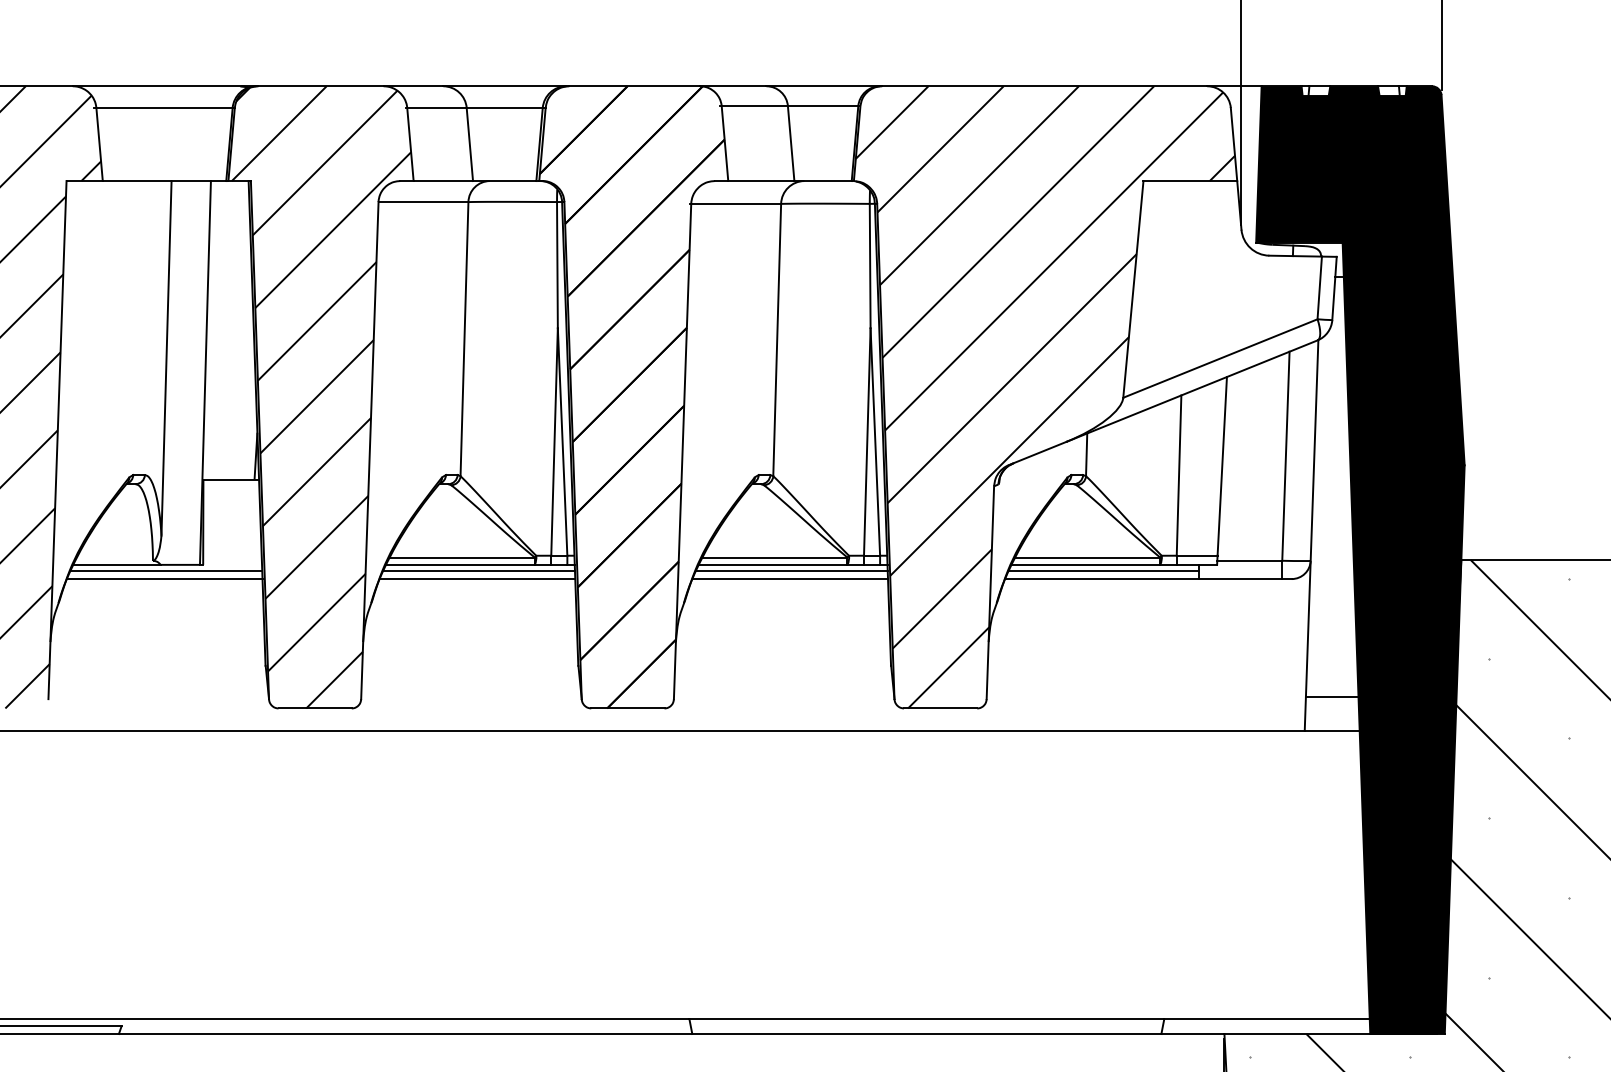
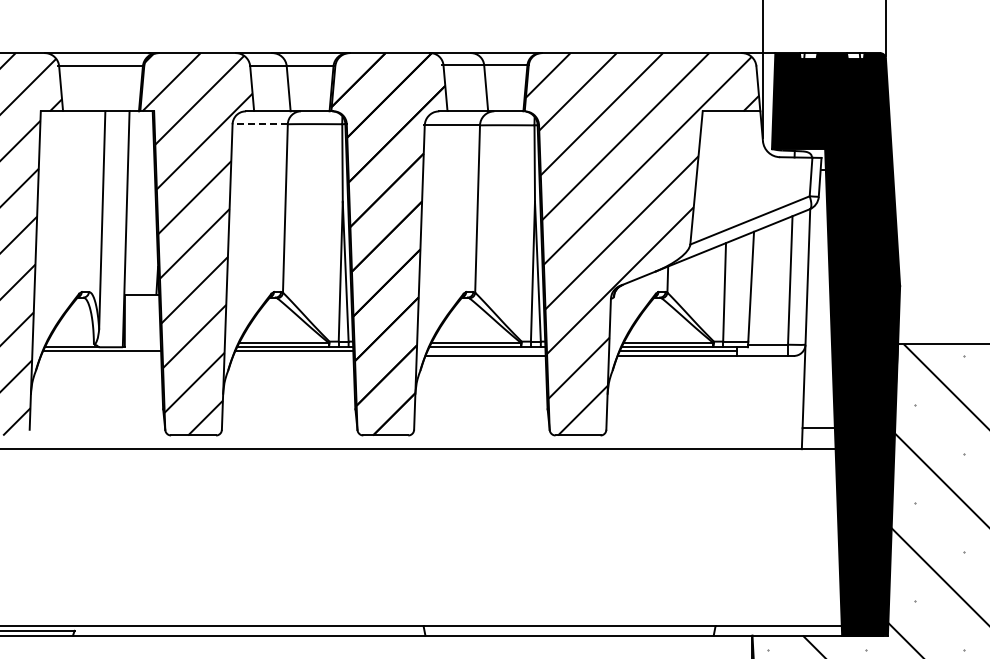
line: (423, 202) -> (260, 124), solid -> dashed
line: (791, 571) -> (486, 351), removed
line: (165, 578) -> (101, 355), removed
line: (477, 578) -> (293, 355), removed

